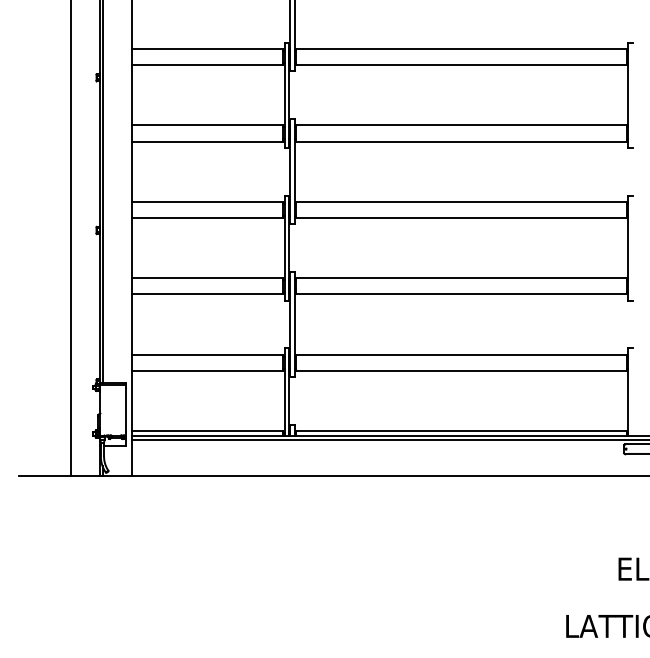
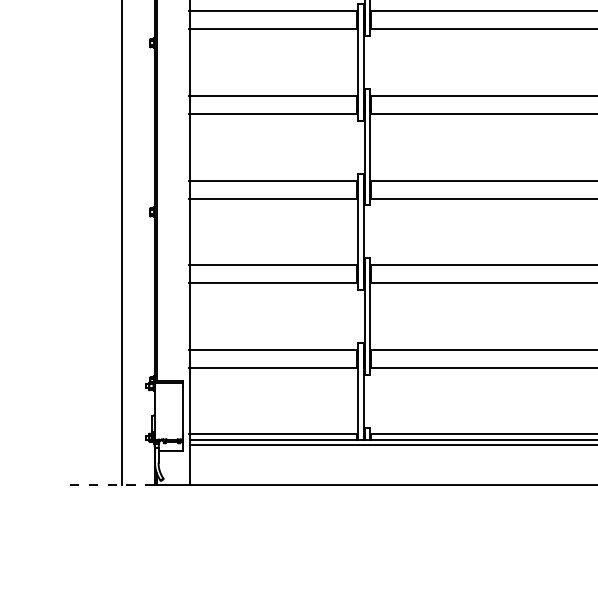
line: (59, 476) -> (109, 484), solid -> dashed

